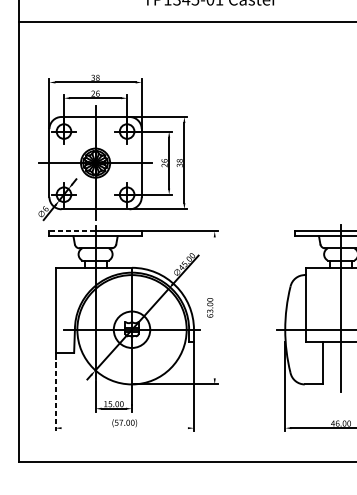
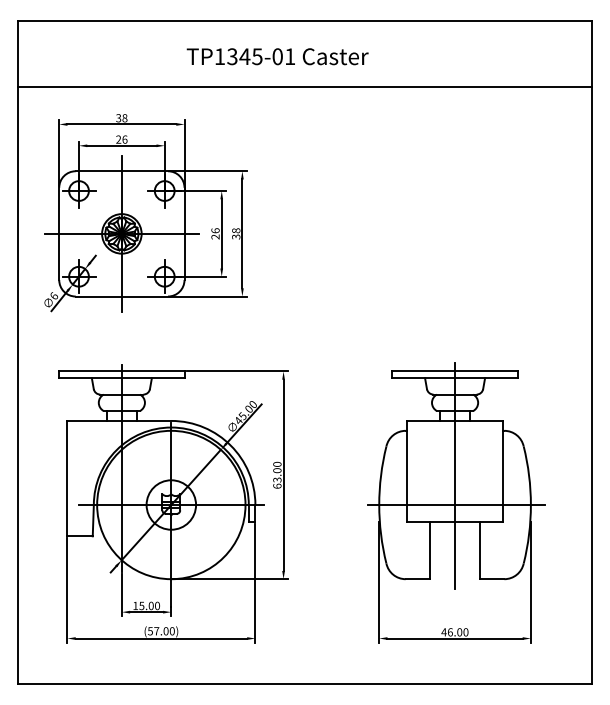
part: (112, 148) -> (145, 213), moved
line: (72, 231) -> (90, 371), dashed -> solid
line: (214, 307) -> (283, 474), added
line: (55, 393) -> (67, 591), dashed -> solid
line: (124, 428) -> (161, 638), added

